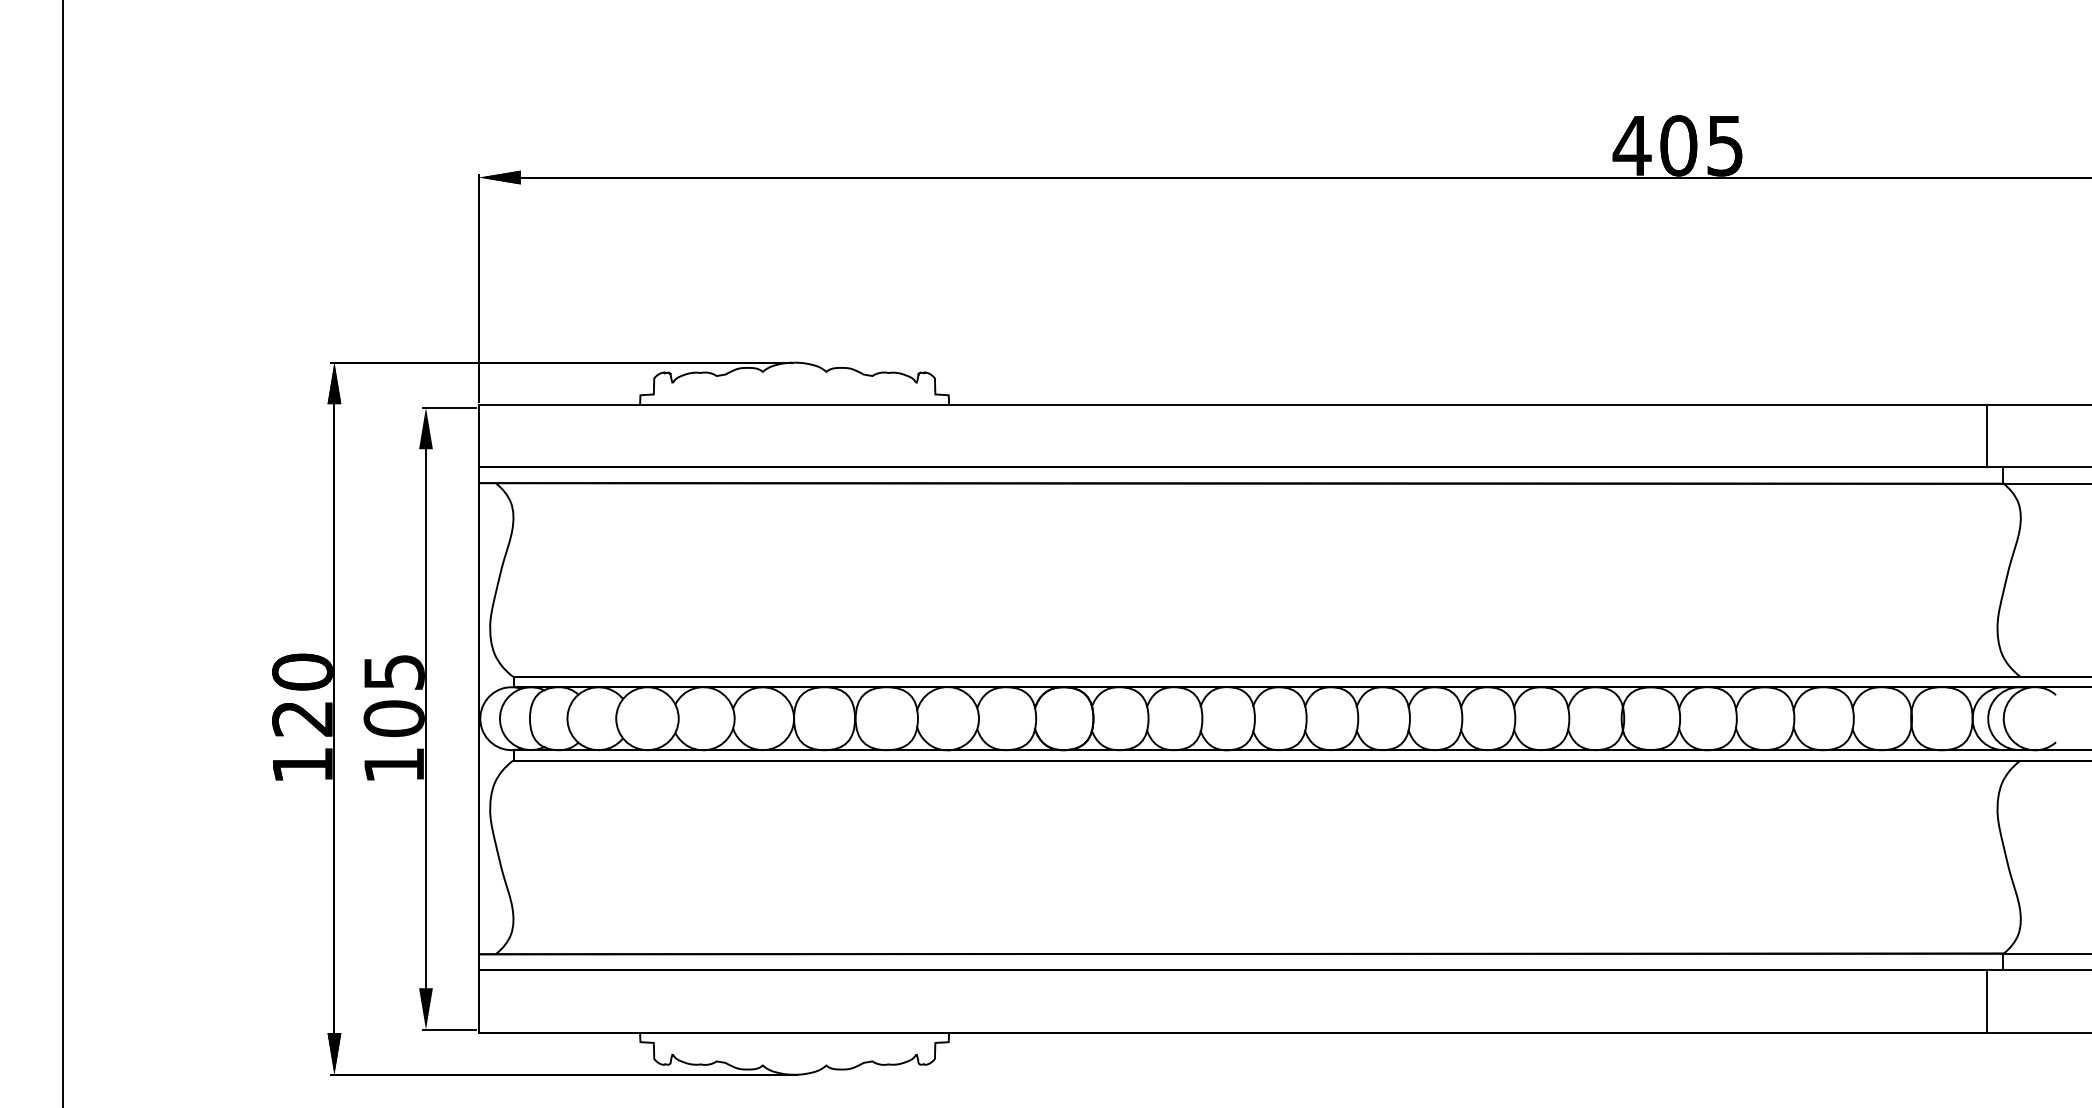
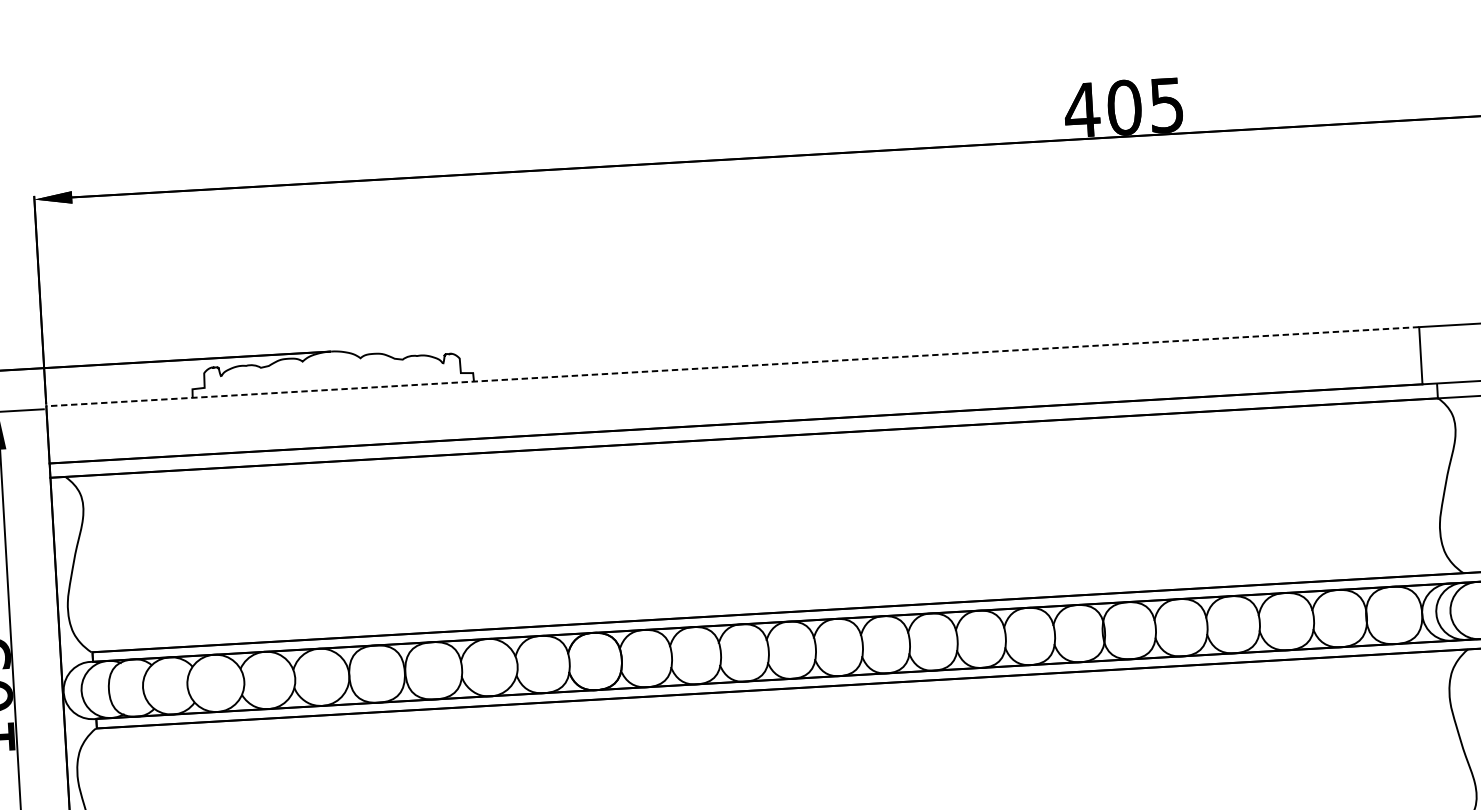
line: (1232, 404) -> (731, 366), solid -> dashed

